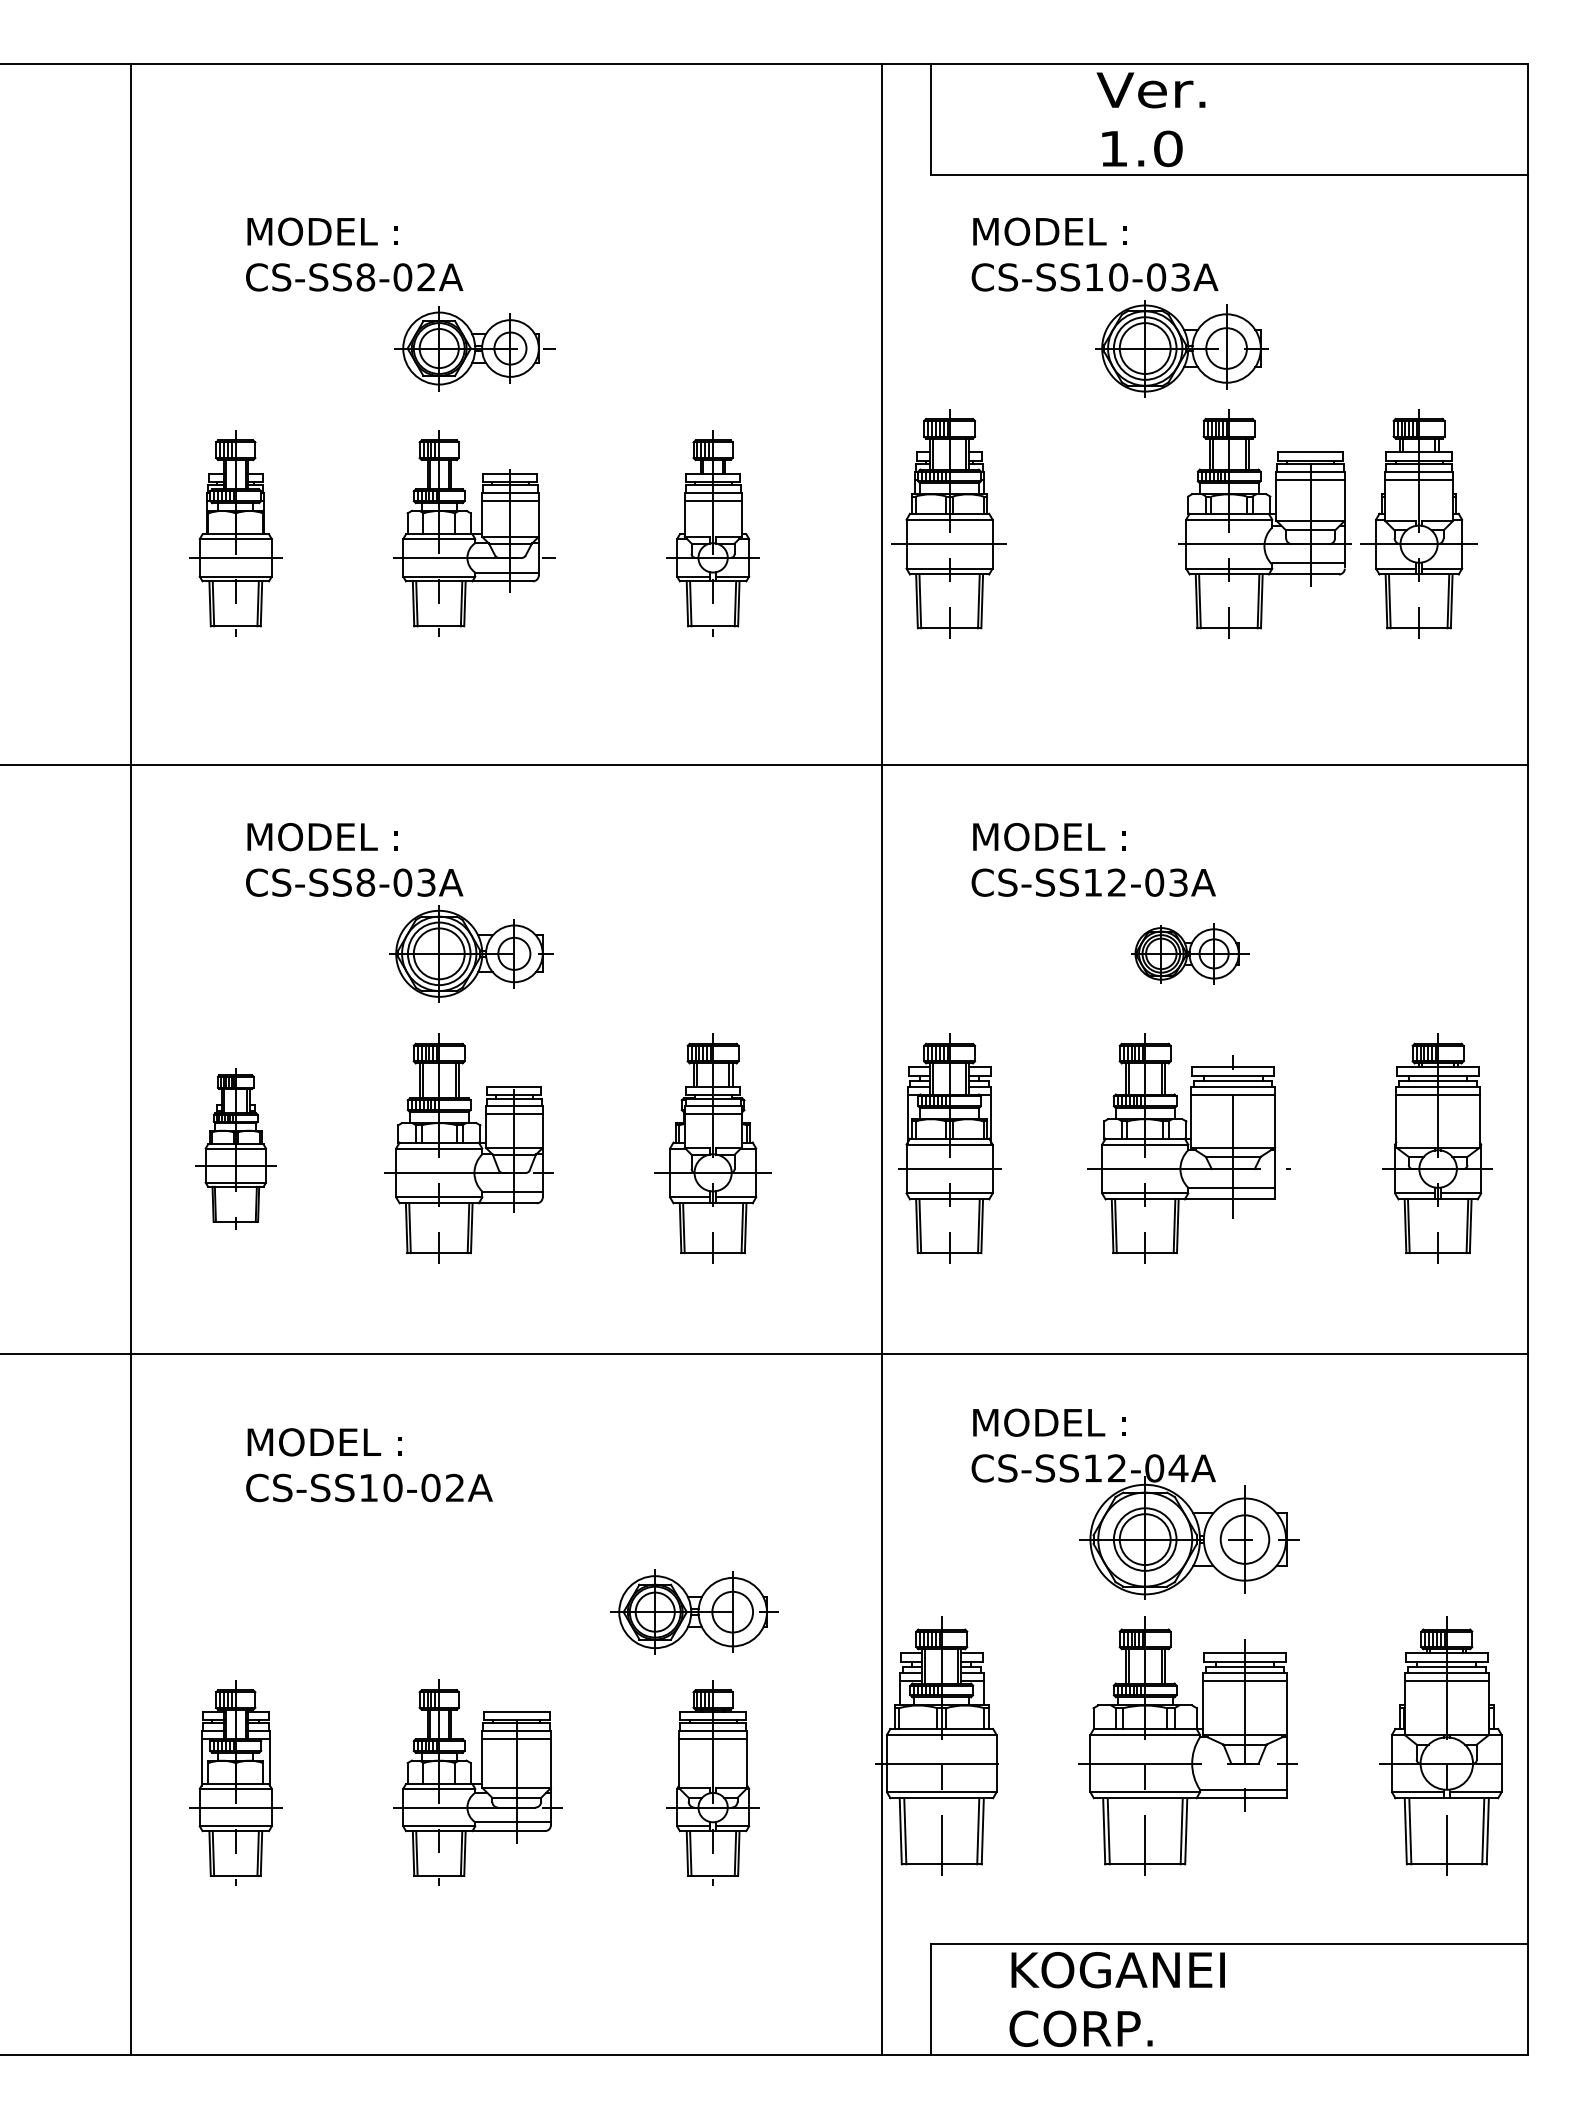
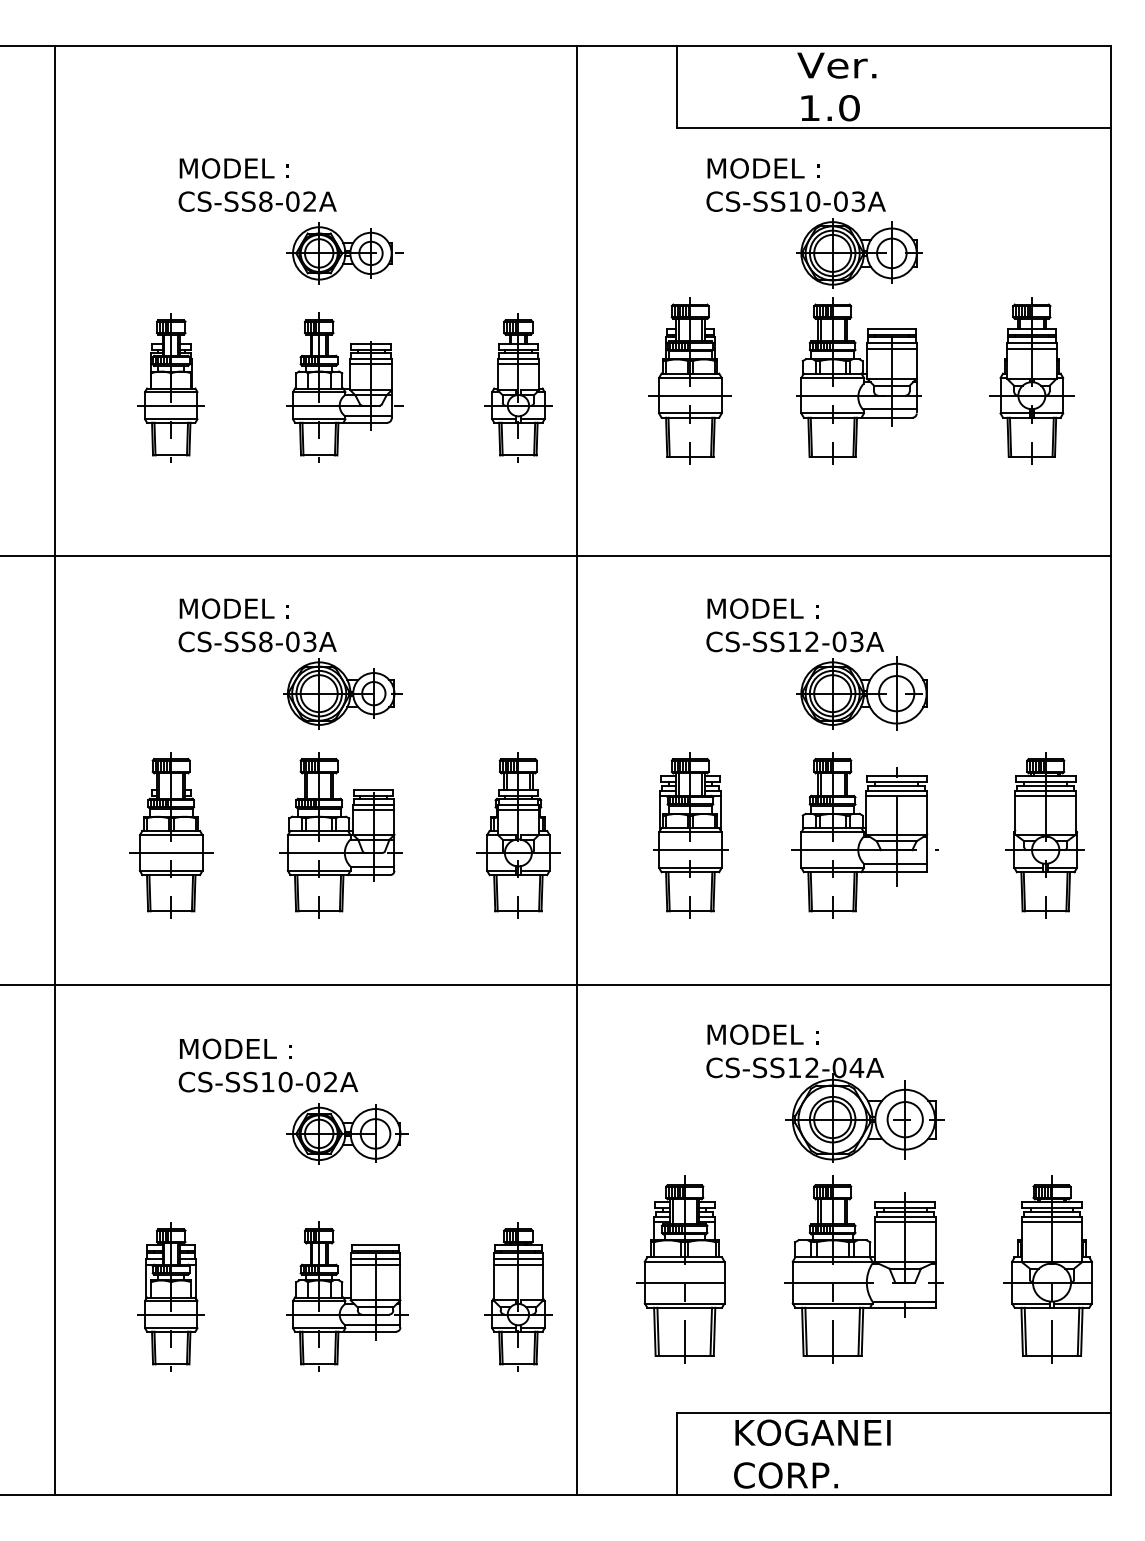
part: (1264, 523) -> (858, 380), moved
part: (1185, 953) -> (861, 693), size x1.67
line: (131, 1059) -> (55, 770), moved
line: (882, 1059) -> (577, 770), moved
part: (235, 1148) -> (171, 835), size x1.43
part: (694, 1611) -> (347, 1133), moved

